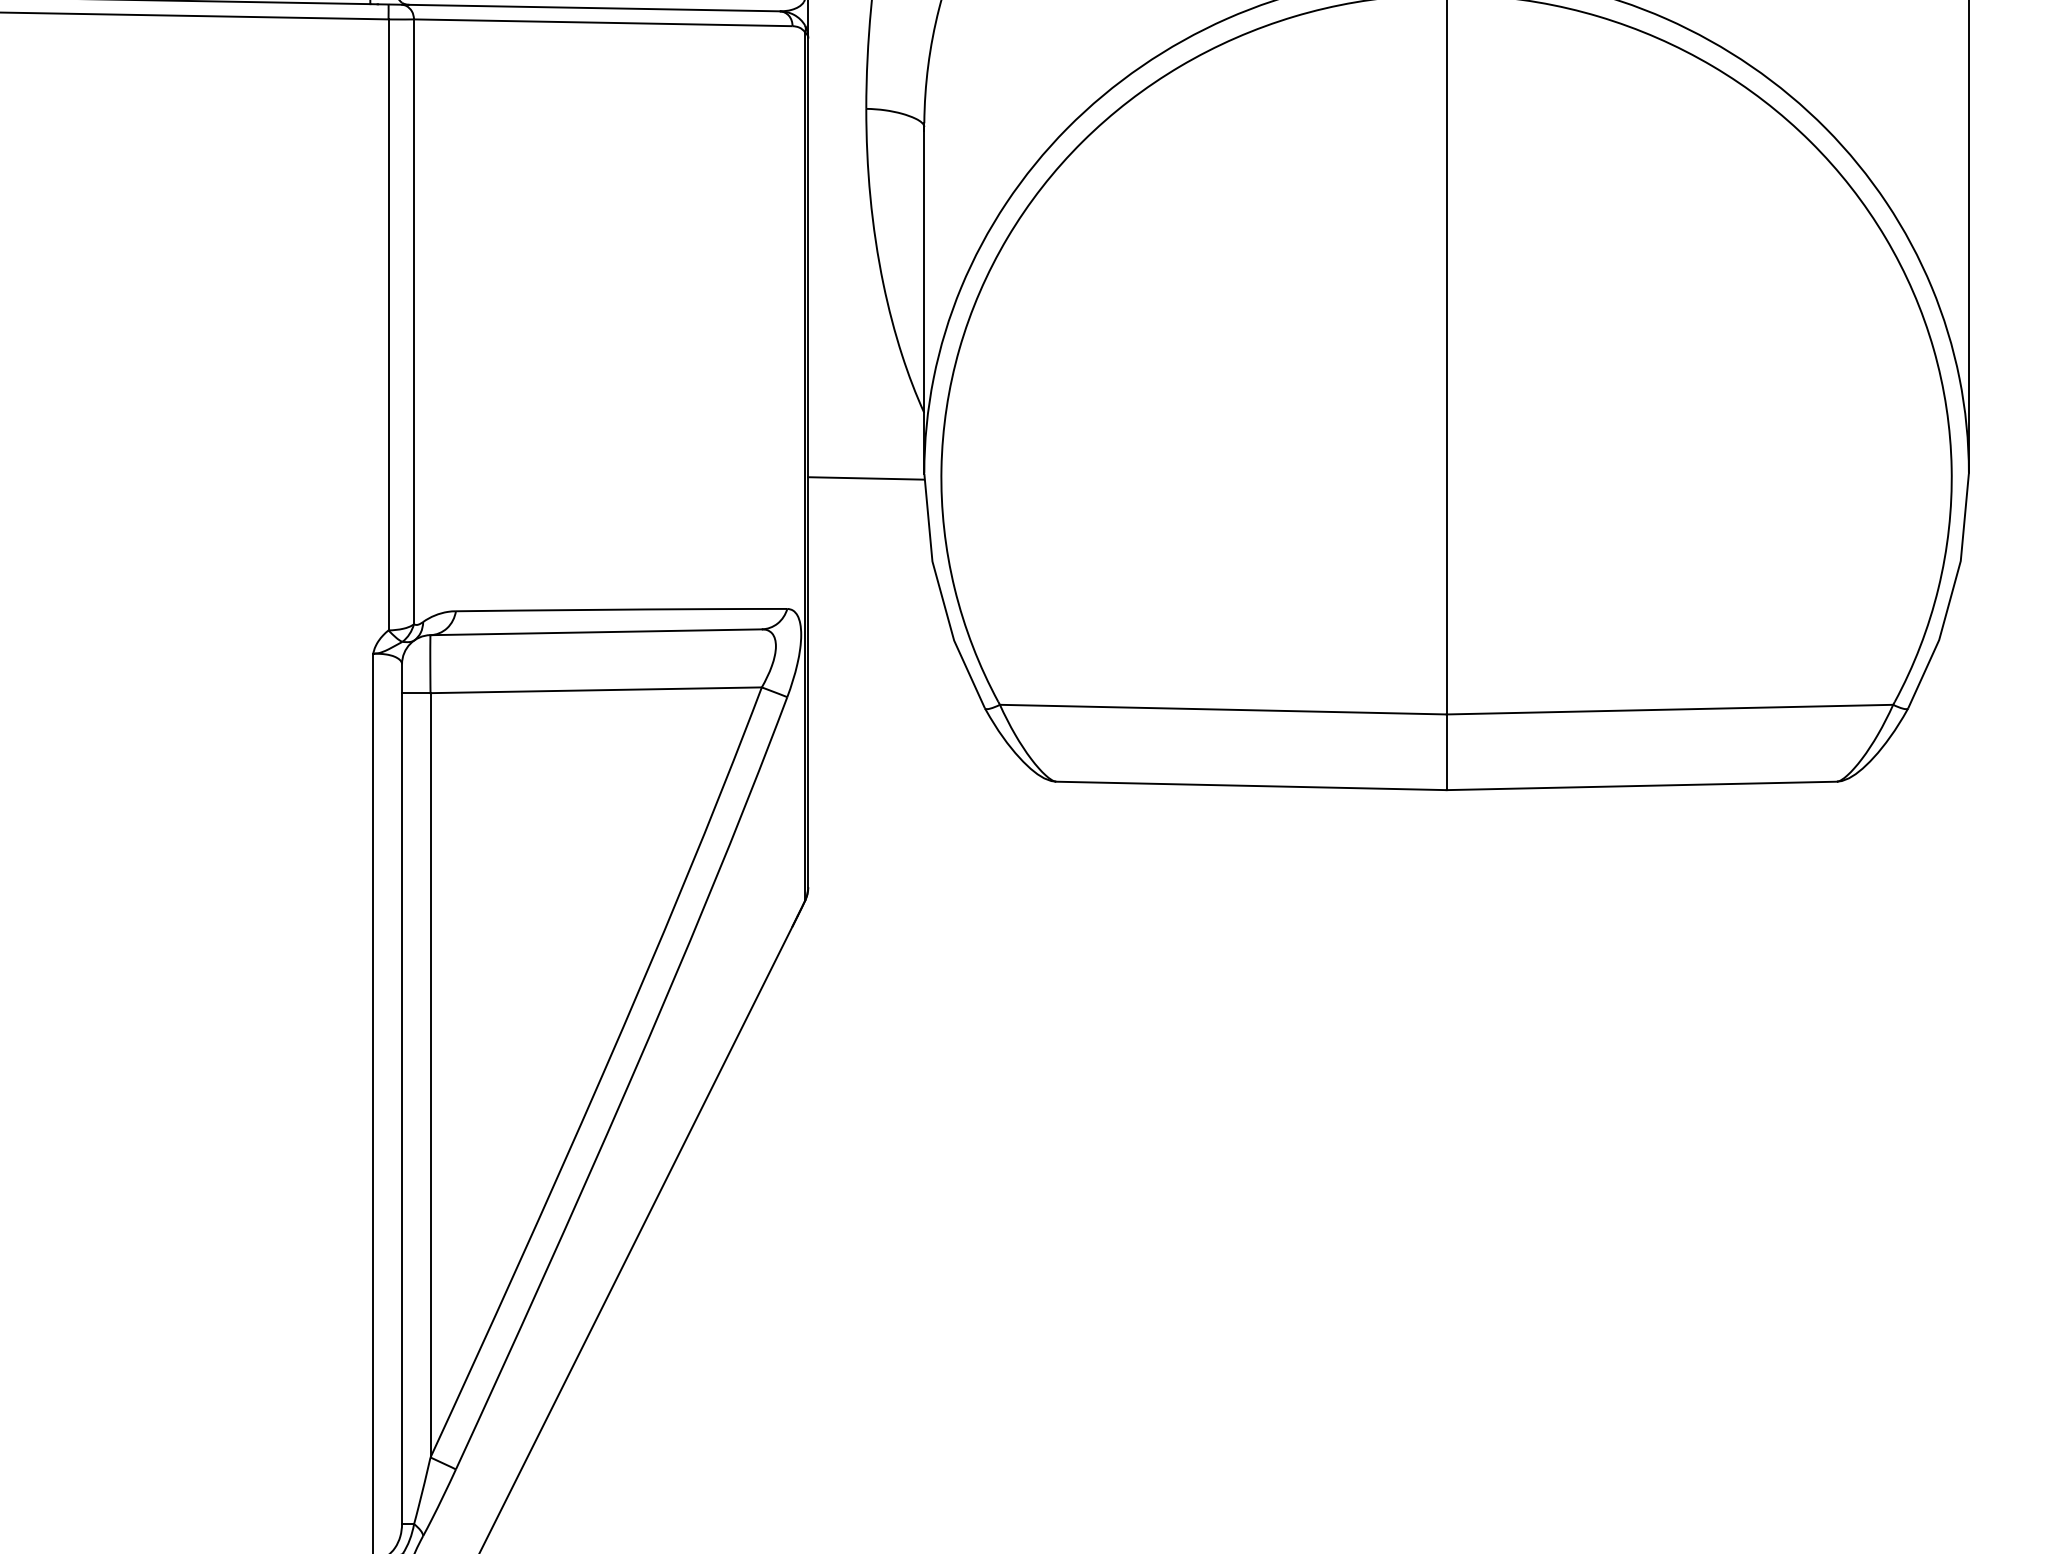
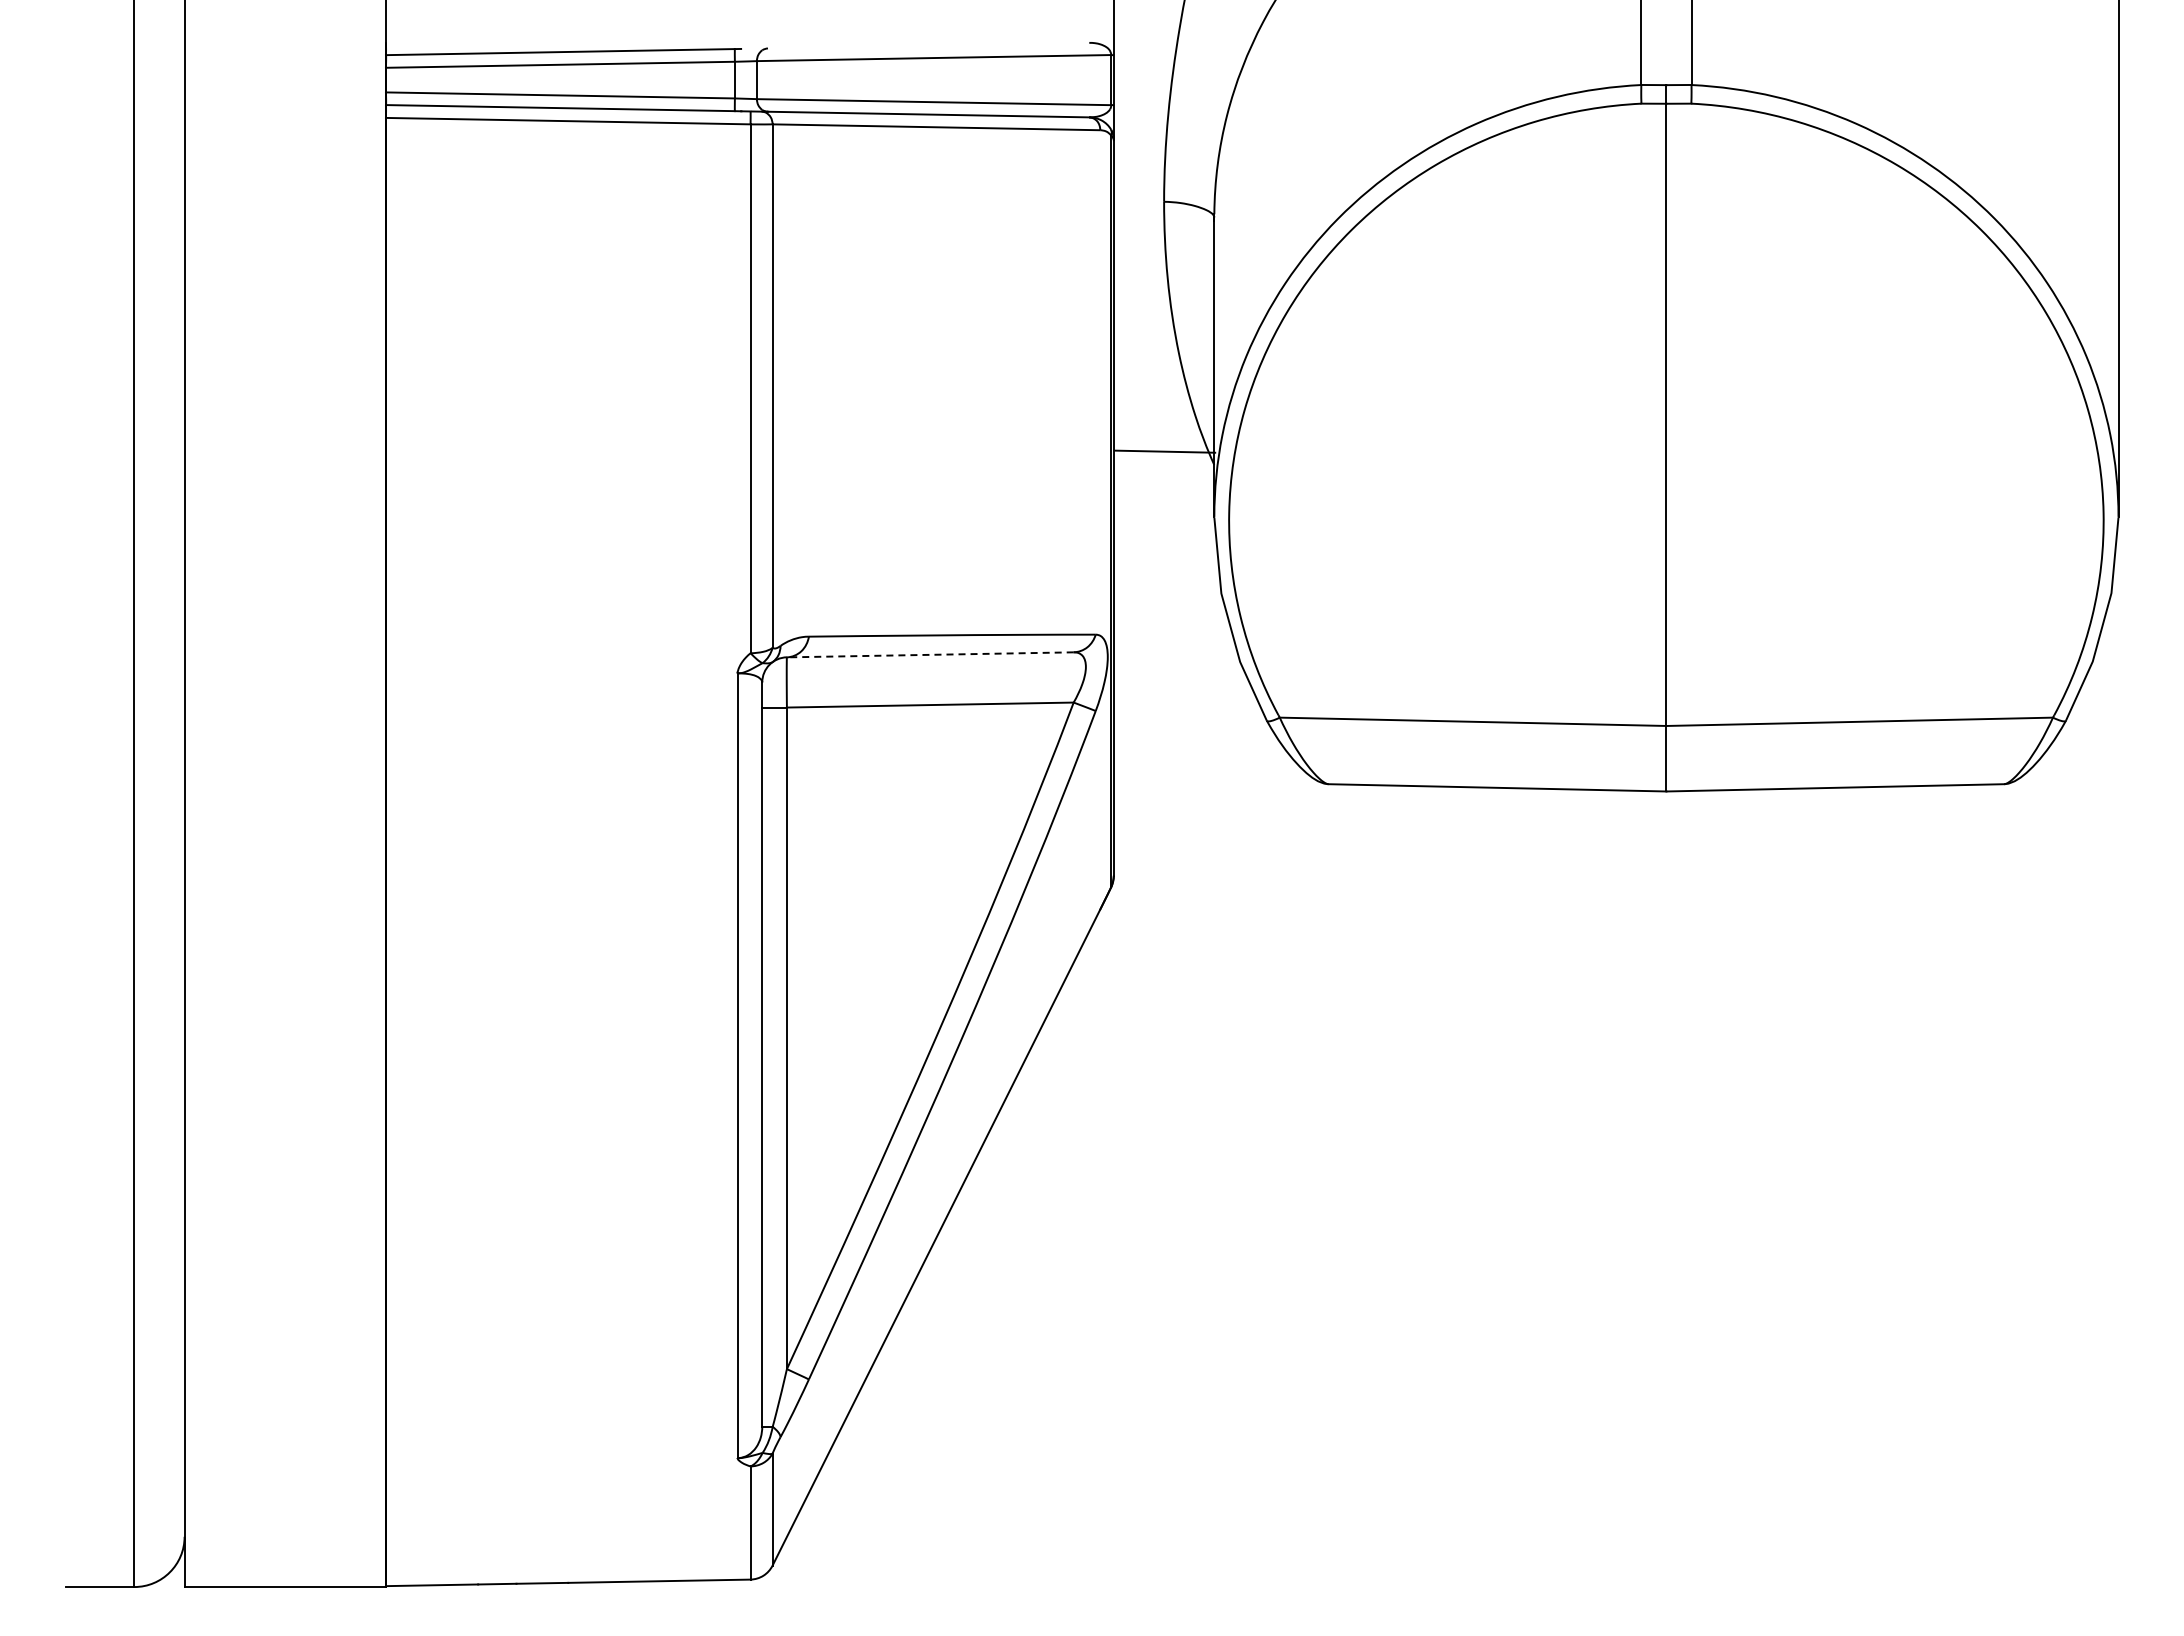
line: (865, 478) -> (1164, 451), moved
line: (595, 631) -> (929, 654), solid -> dashed

